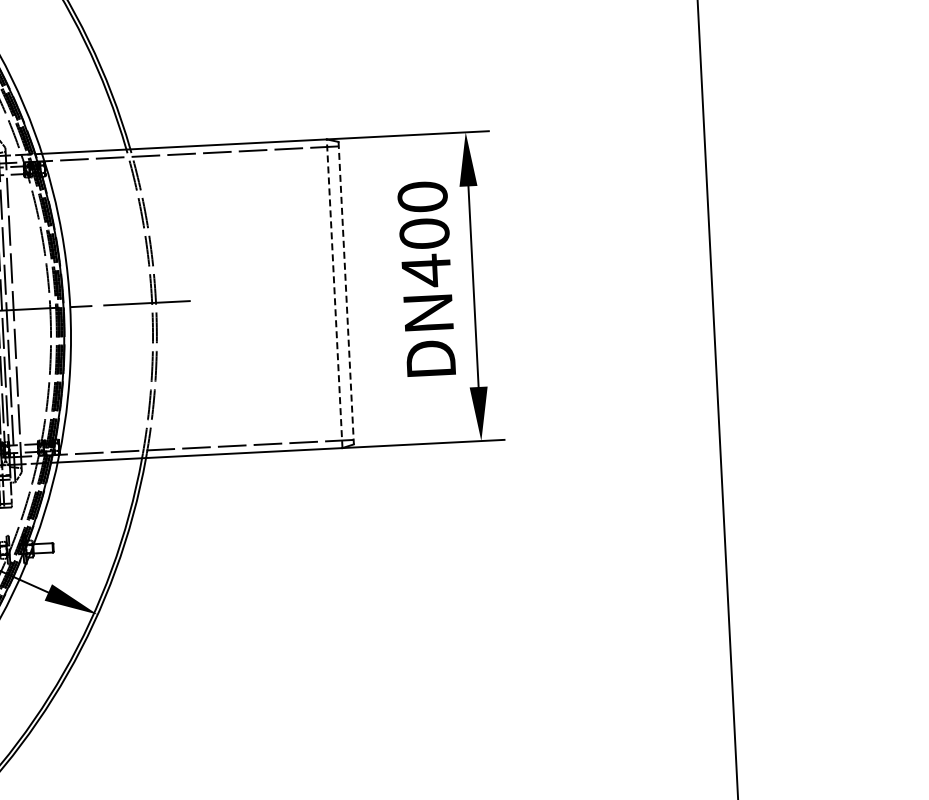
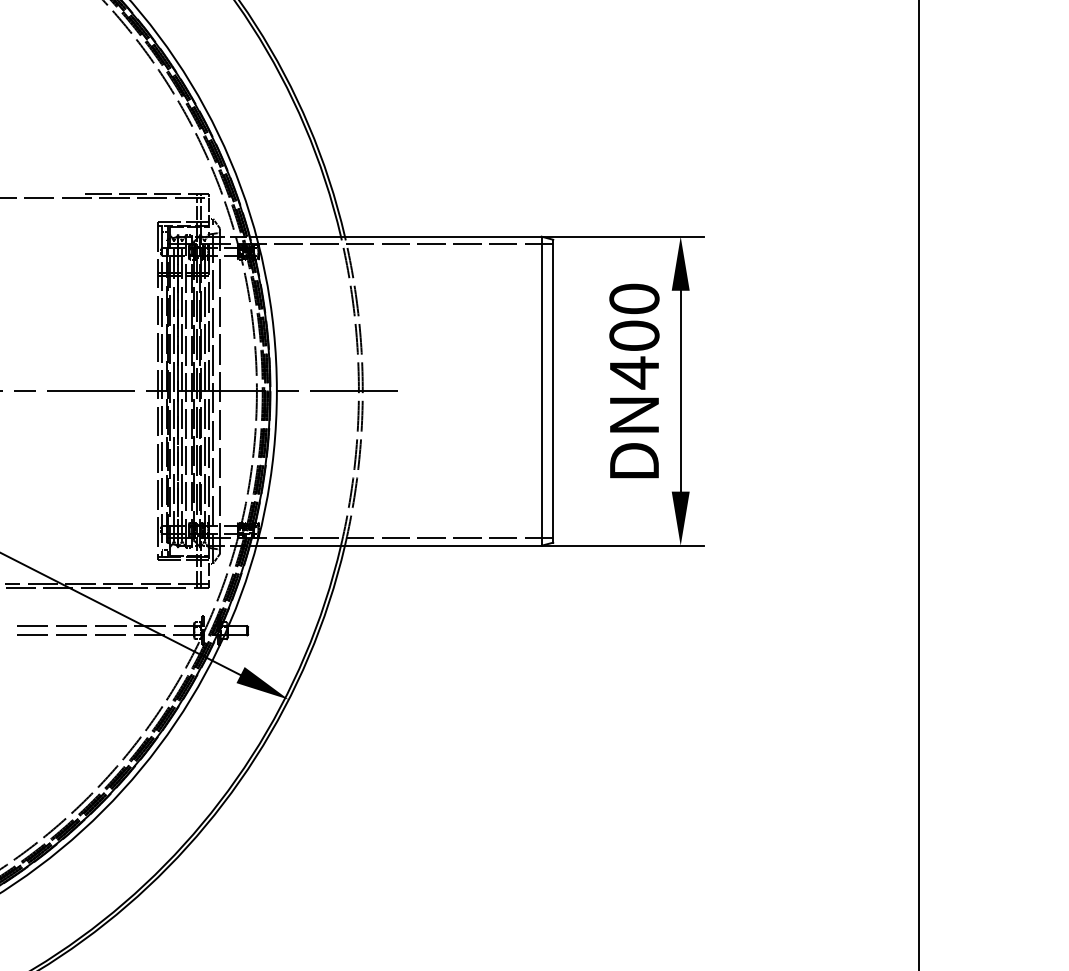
line: (346, 293) -> (553, 391), dashed -> solid
line: (334, 294) -> (541, 391), dashed -> solid

